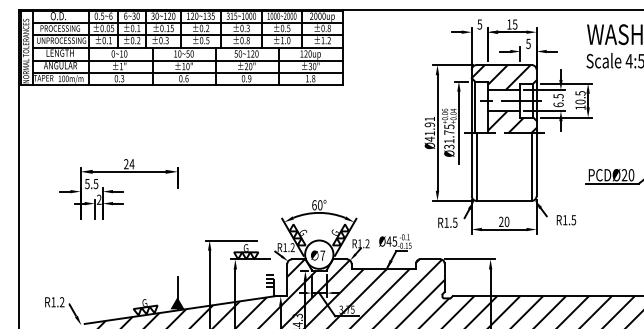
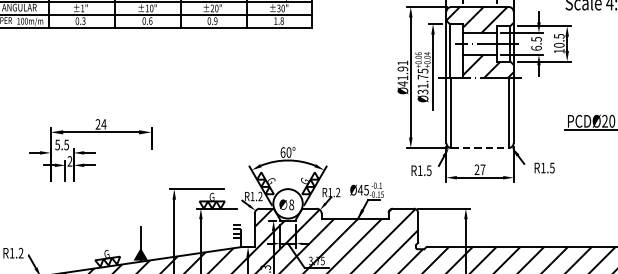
part: (118, 189) -> (89, 150), moved
line: (504, 200) -> (480, 147), solid -> dashed
text: (506, 221) -> (482, 169), 20 -> 27
text: (322, 255) -> (291, 204), 7 -> 8

